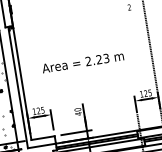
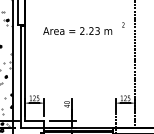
text: (82, 61) -> (77, 30), moved

